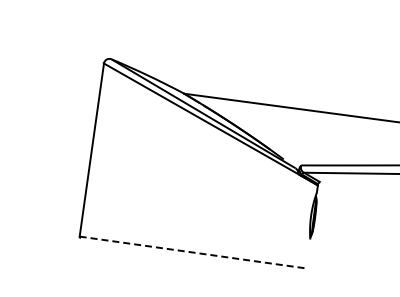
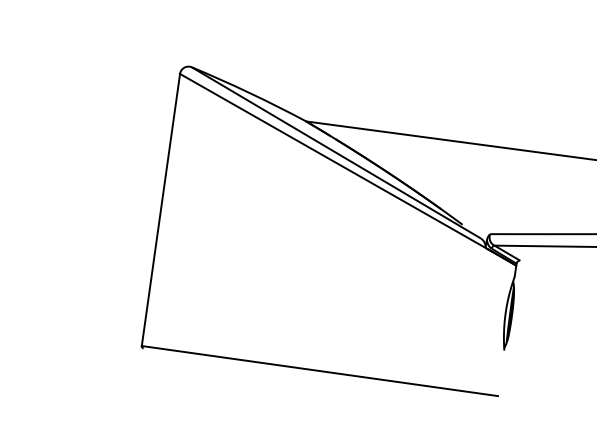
line: (193, 252) -> (320, 371), dashed -> solid

